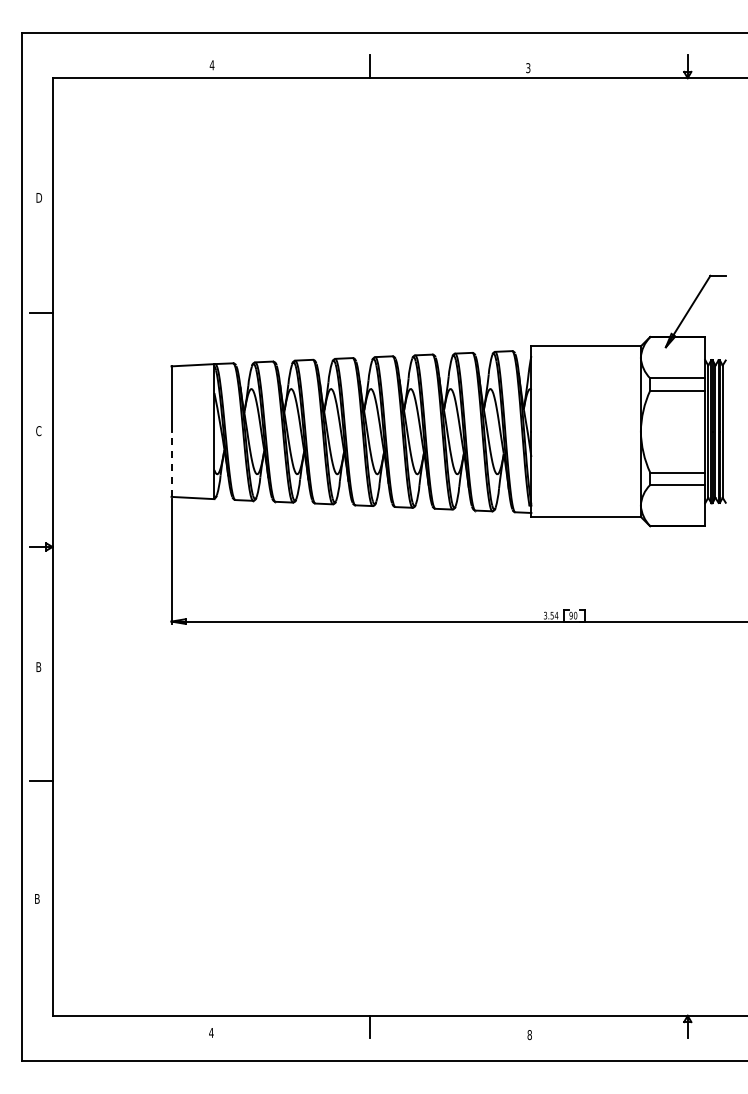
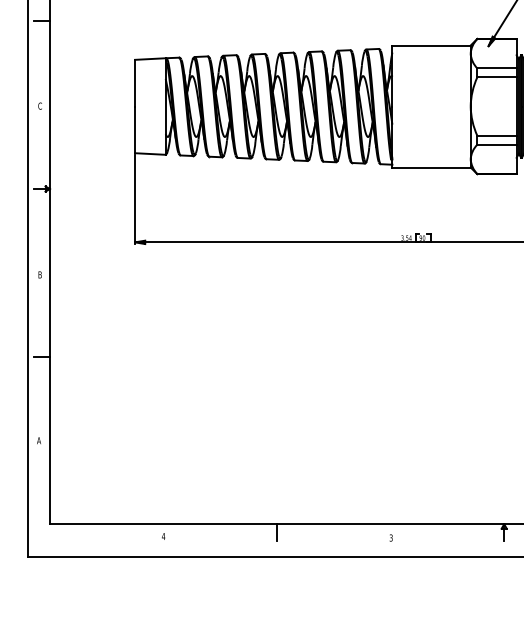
line: (171, 464) -> (135, 130), dashed -> solid
text: (37, 898) -> (39, 440), B -> A
text: (529, 1034) -> (391, 537), 8 -> 3

